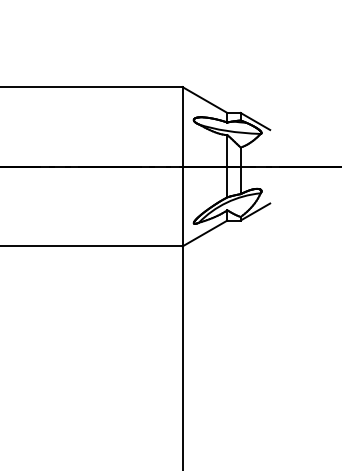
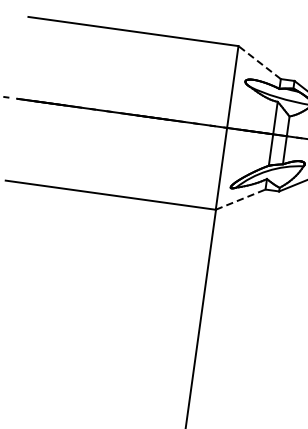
line: (204, 100) -> (259, 63), solid -> dashed
line: (204, 233) -> (240, 199), solid -> dashed

